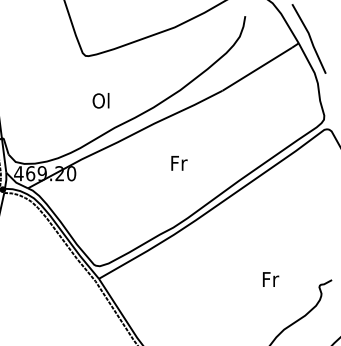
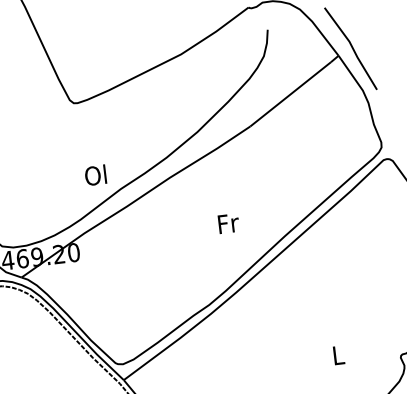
text: (100, 100) -> (94, 175), moved
text: (179, 163) -> (228, 223), moved
text: (270, 279) -> (338, 355), Fr -> L

